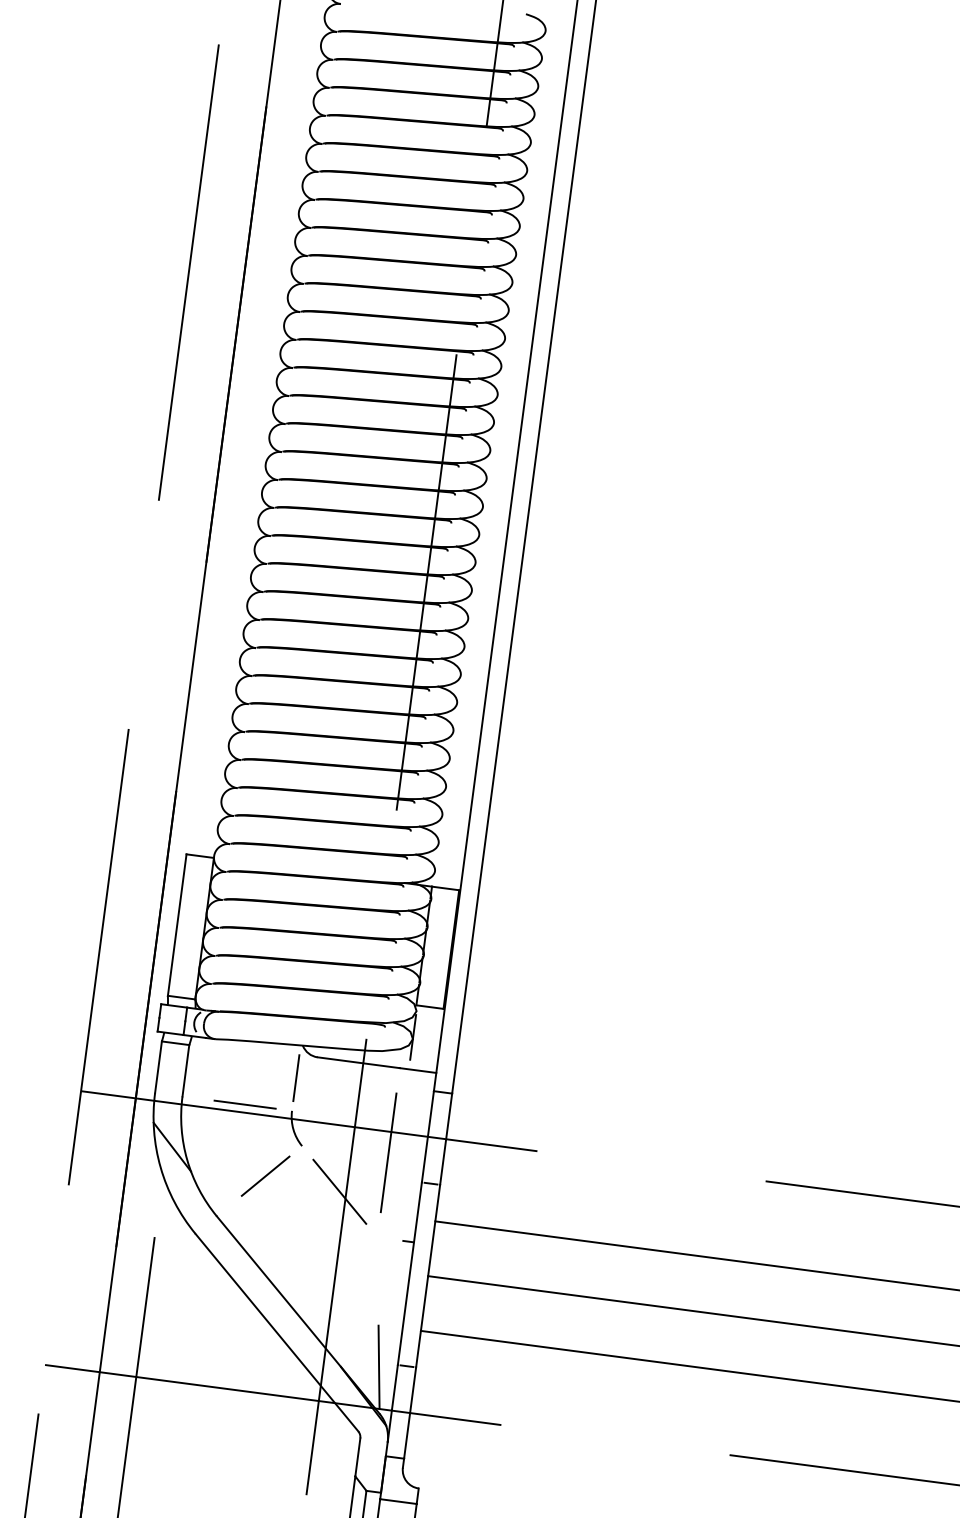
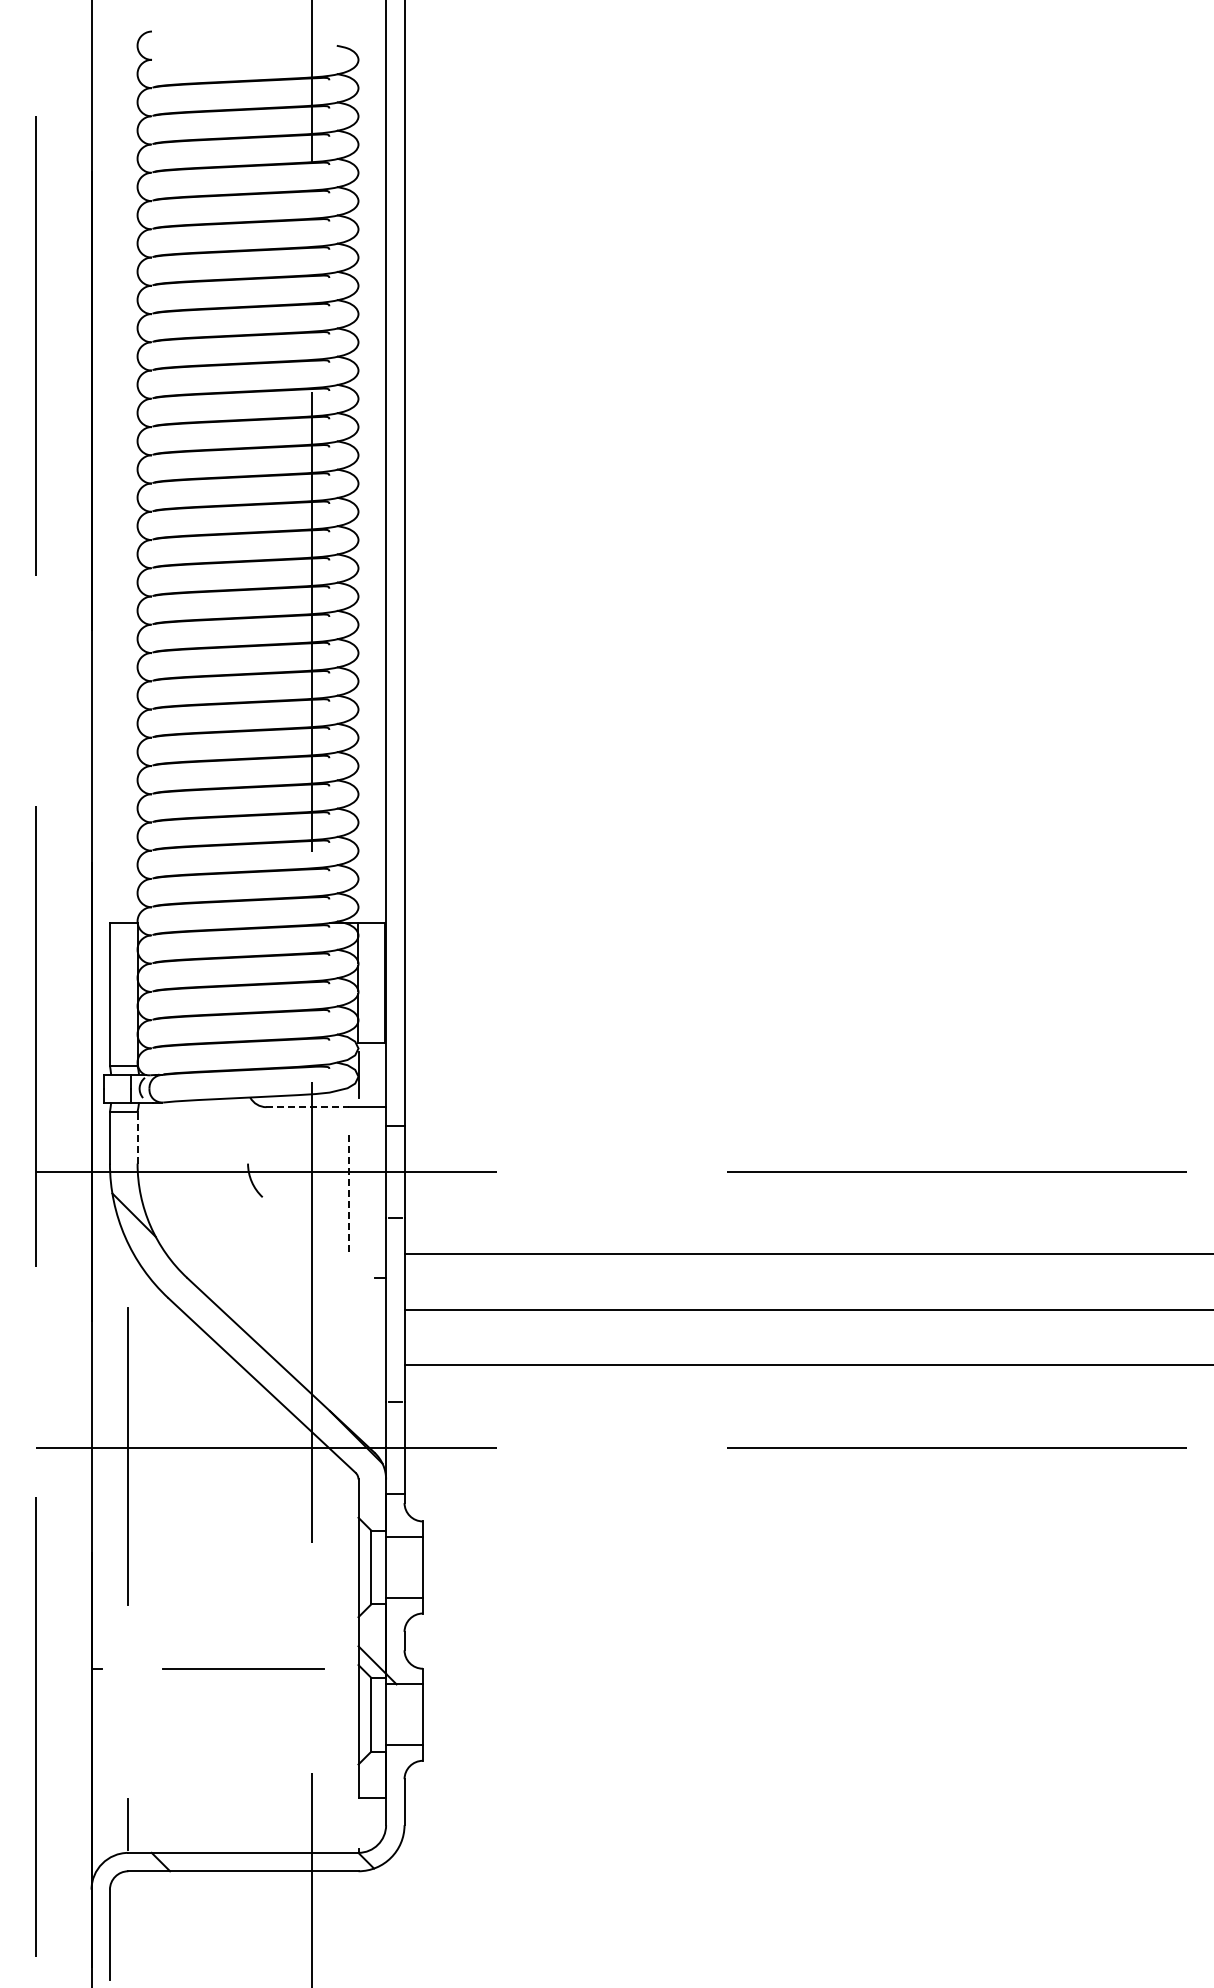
line: (359, 1063) -> (308, 1107), solid -> dashed
line: (185, 1070) -> (137, 1137), solid -> dashed
line: (296, 1078) -> (248, 1130), removed
line: (244, 1104) -> (200, 1163), removed
line: (388, 1152) -> (349, 1192), solid -> dashed
line: (265, 1175) -> (230, 1231), removed
line: (339, 1191) -> (305, 1237), removed
line: (378, 1367) -> (367, 1406), removed

